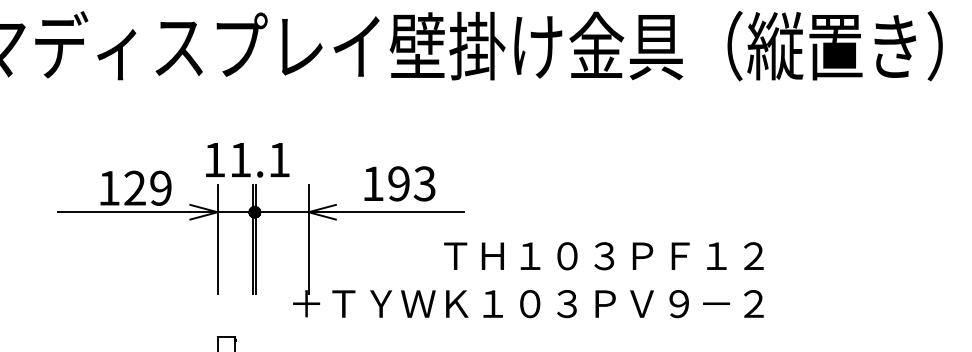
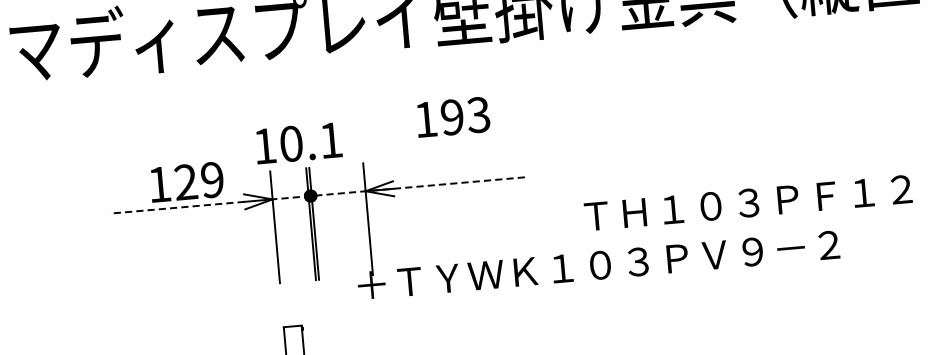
text: (240, 159) -> (291, 143), 11.1 -> 10.1
text: (399, 183) -> (452, 116), moved
line: (123, 212) -> (176, 208), solid -> dashed
line: (340, 212) -> (398, 188), solid -> dashed
text: (603, 256) -> (747, 203), moved

